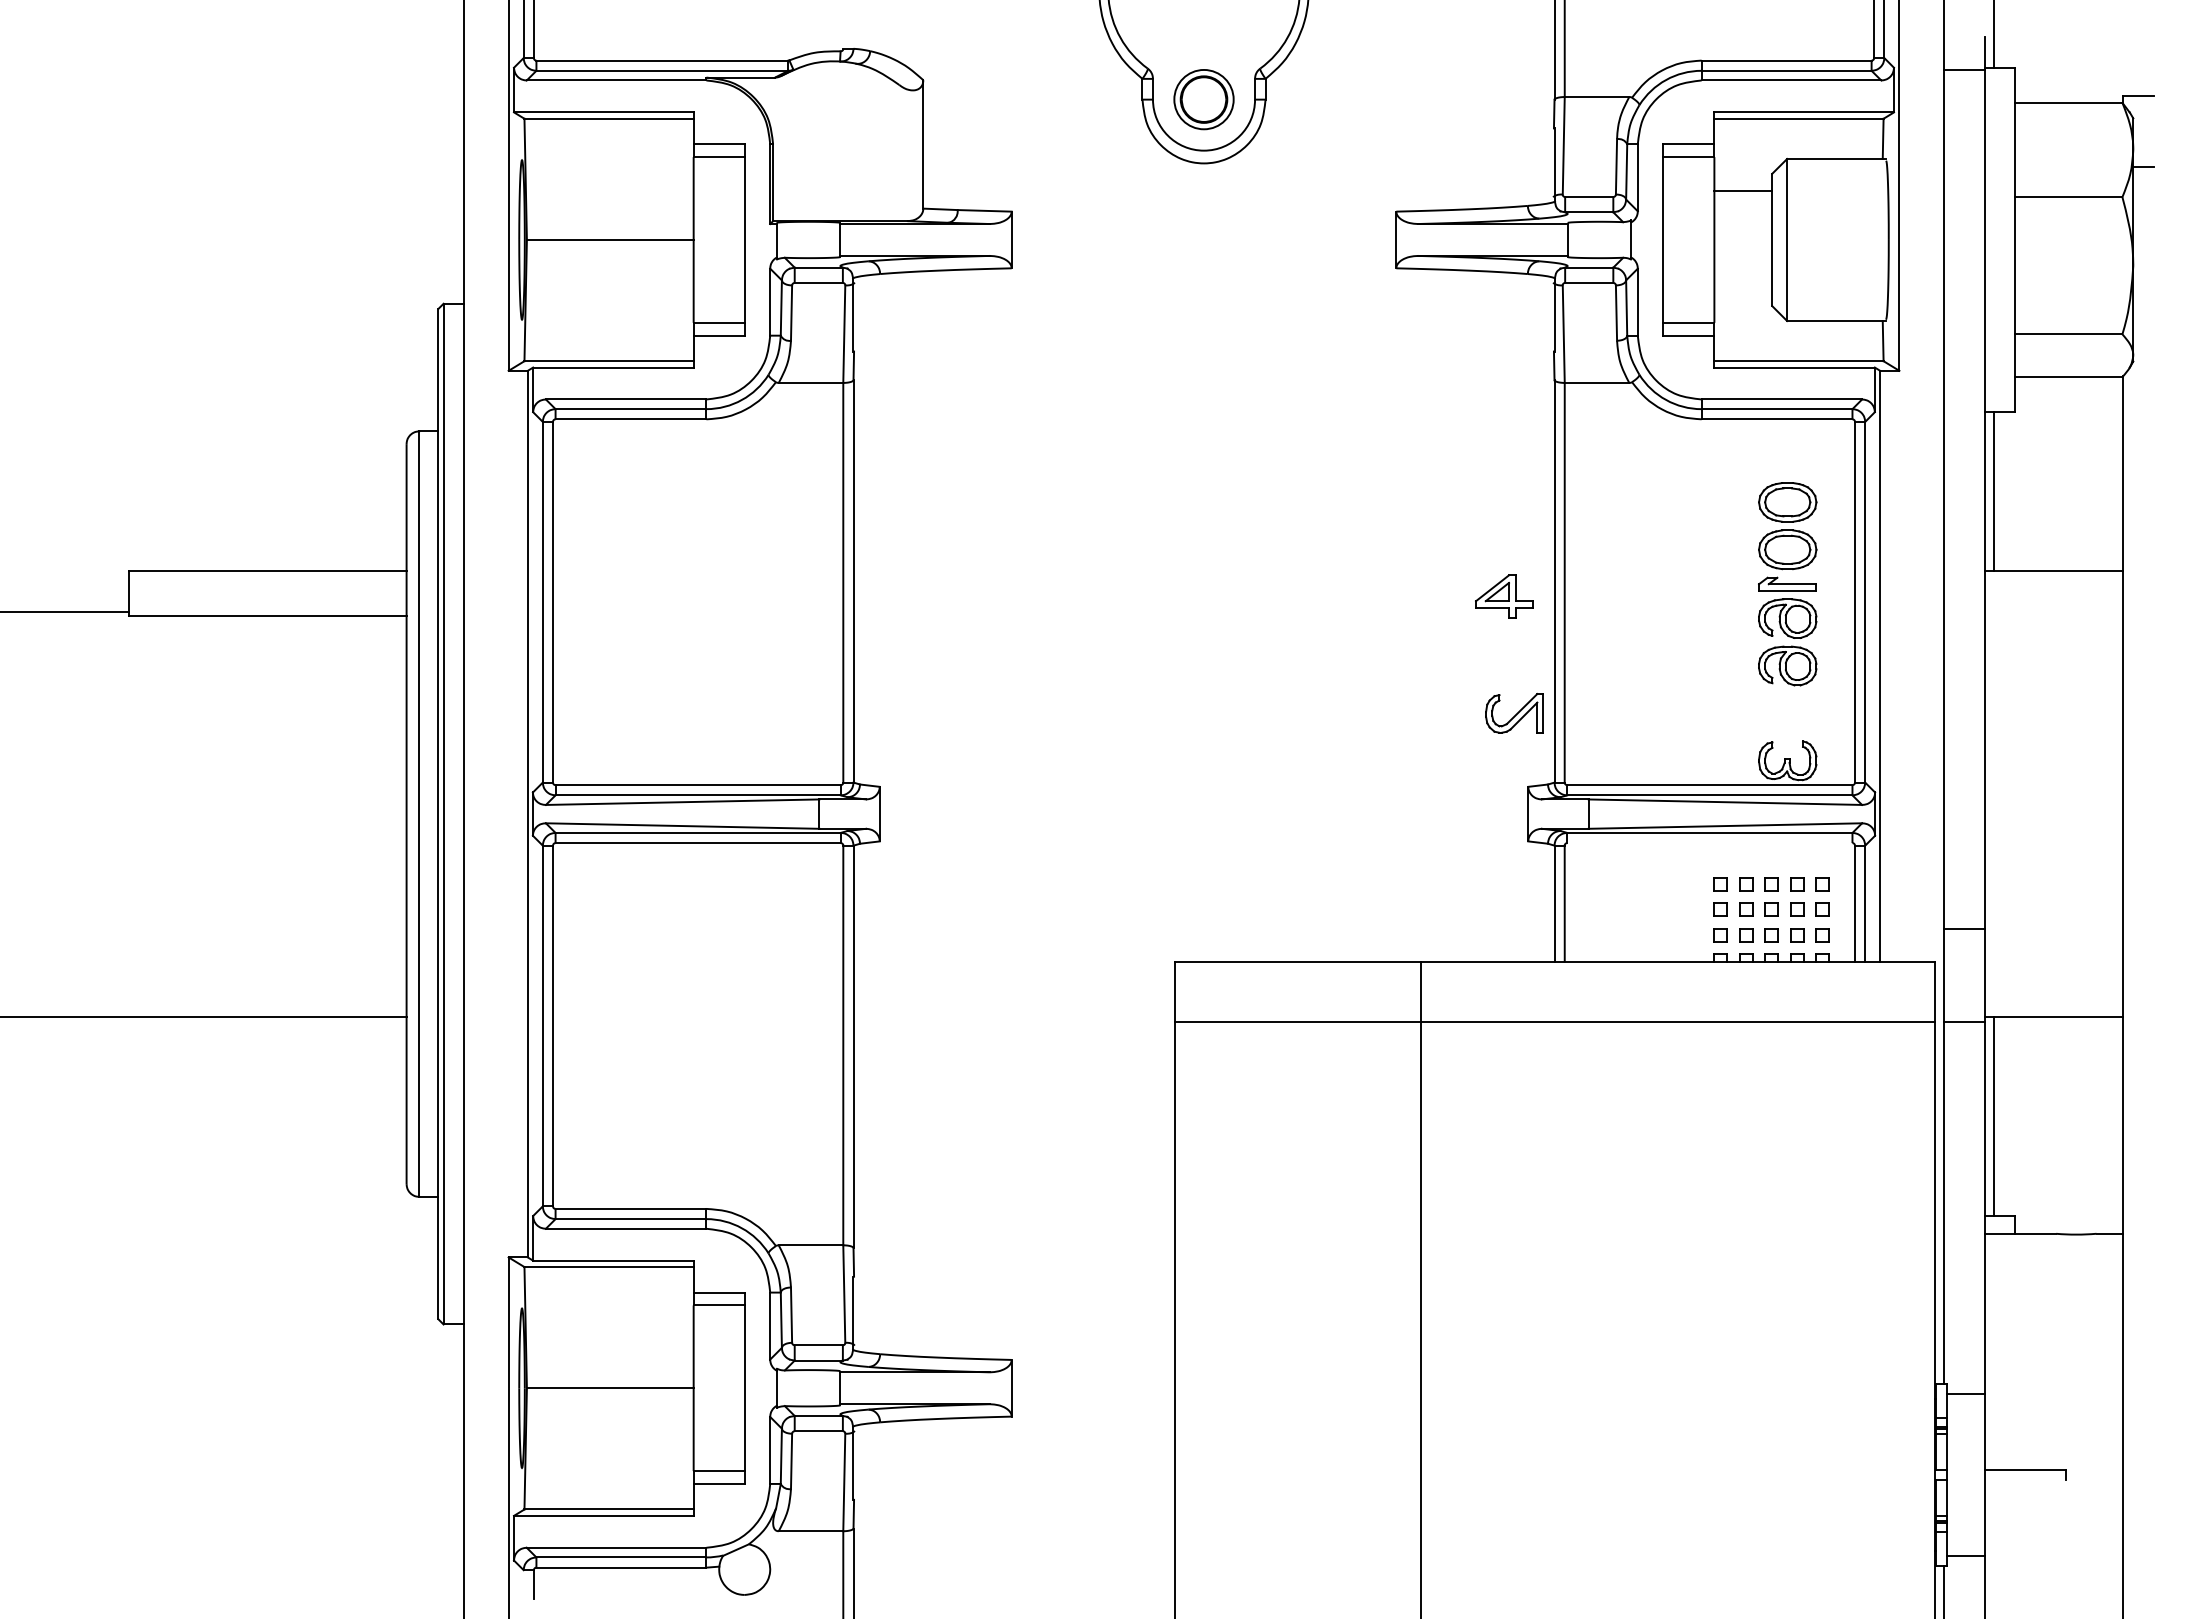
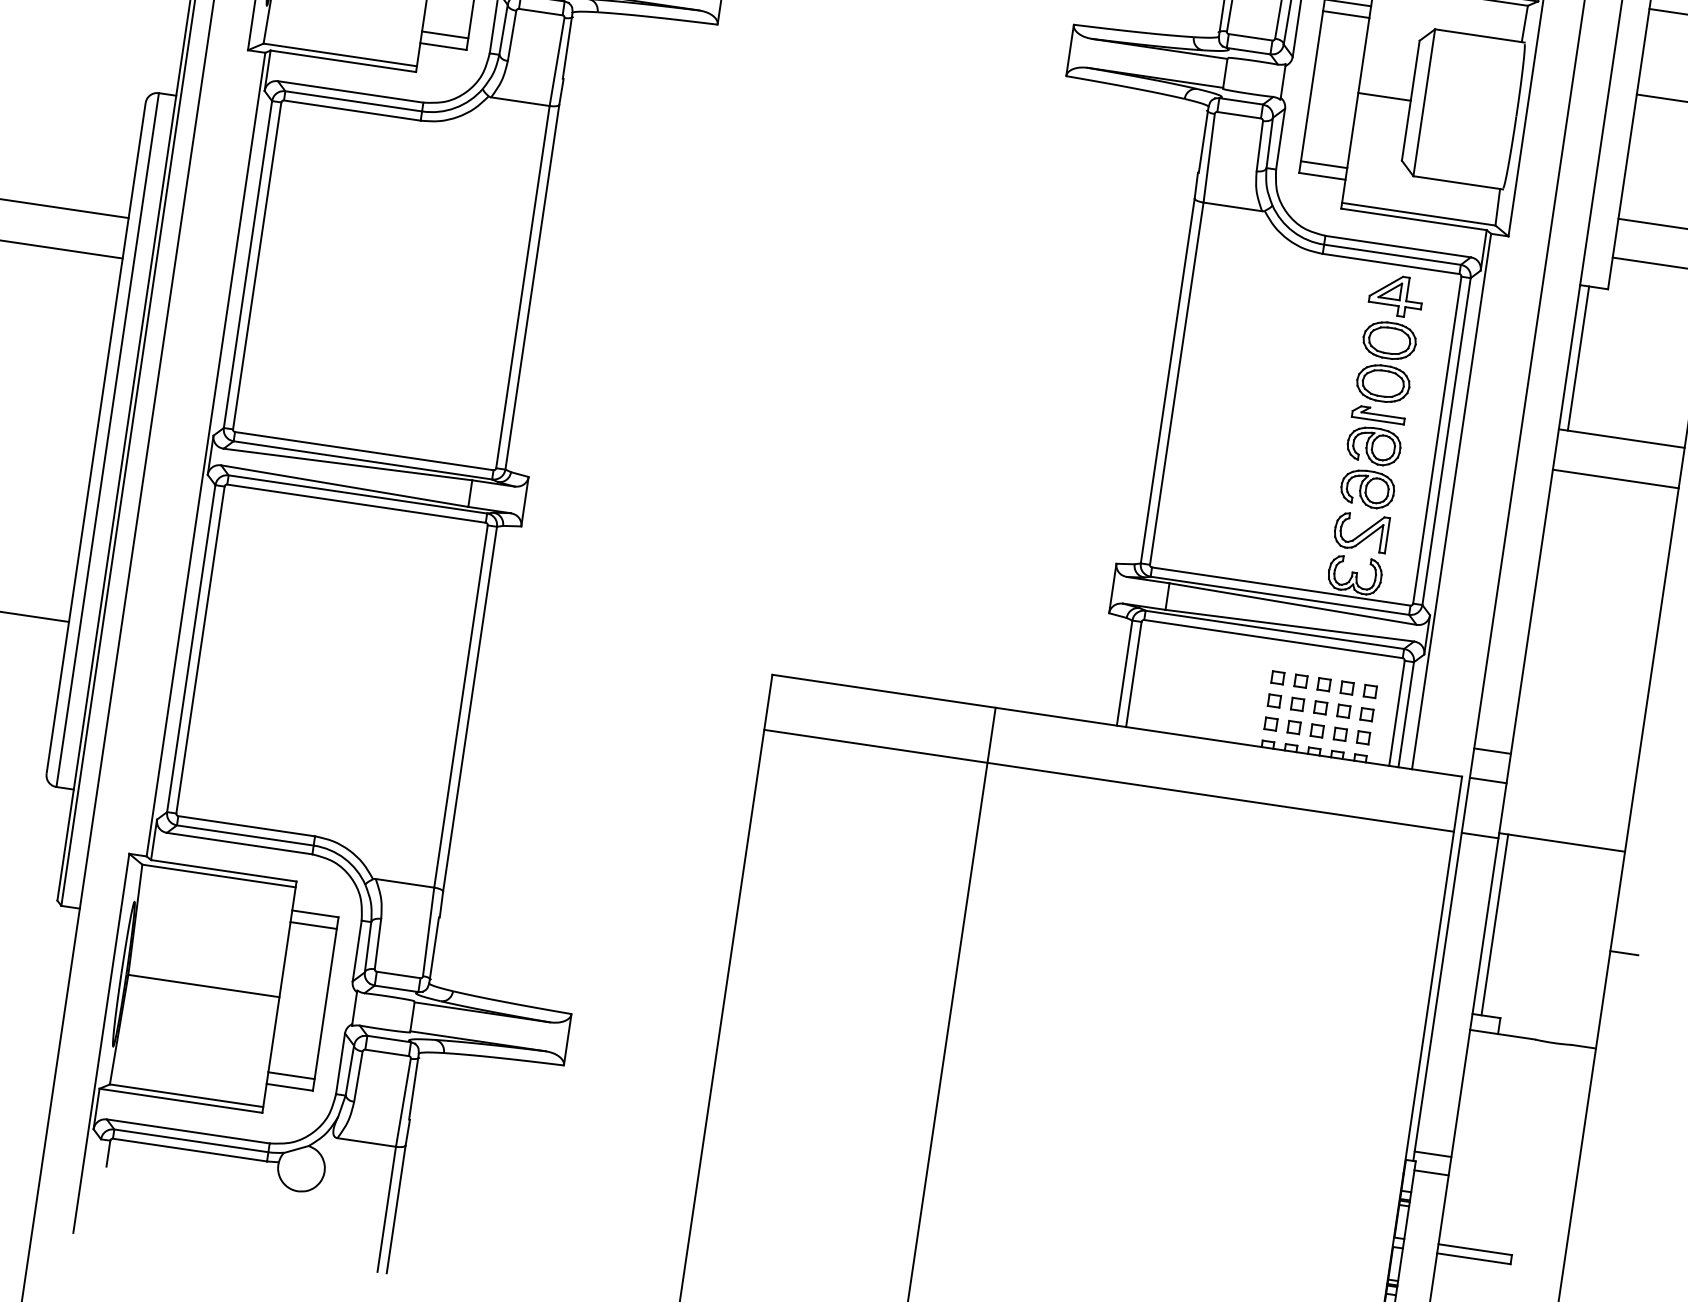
line: (1743, 190) -> (1384, 96), moved
part: (1504, 596) -> (1396, 295), moved
line: (2053, 615) -> (1615, 478), added
part: (1514, 713) -> (1361, 531), moved
line: (1709, 843) -> (1273, 639), added
line: (1964, 961) -> (1488, 780), added
line: (2138, 1126) -> (1624, 953), added
line: (1964, 1373) -> (1433, 1153), added
line: (2024, 1480) -> (1473, 1258), added

